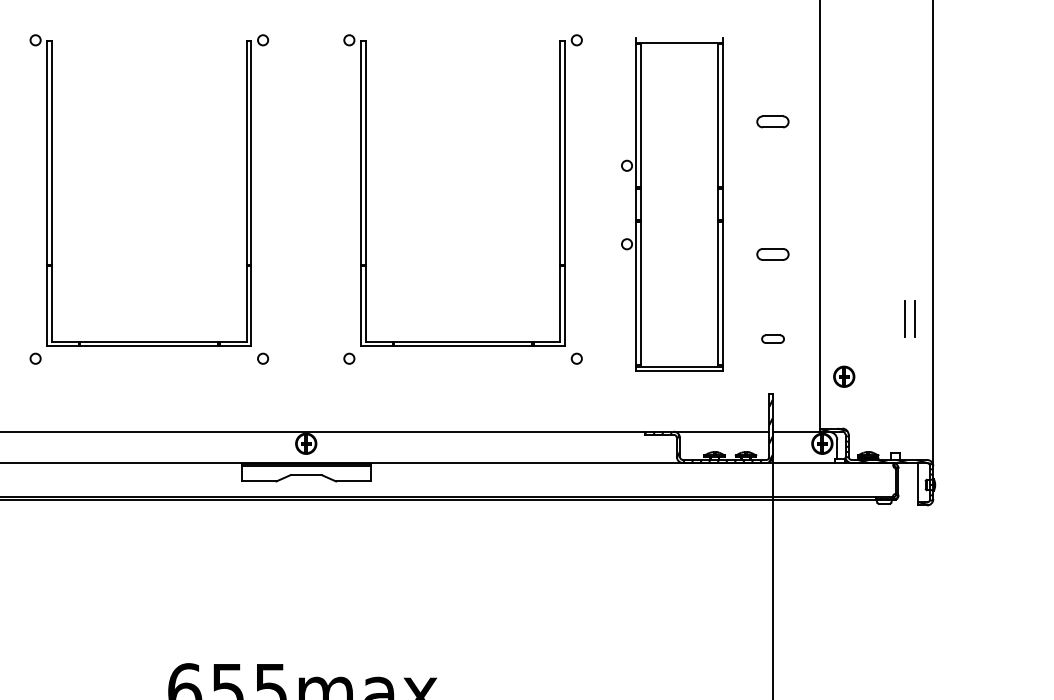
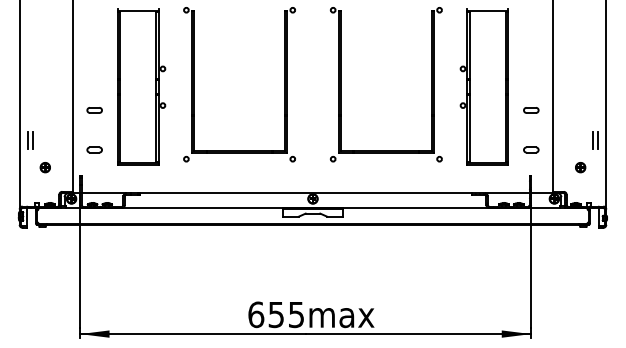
part: (773, 122) -> (531, 48), removed
part: (773, 338) -> (531, 149), size x1.43
part: (843, 376) -> (580, 167), moved

